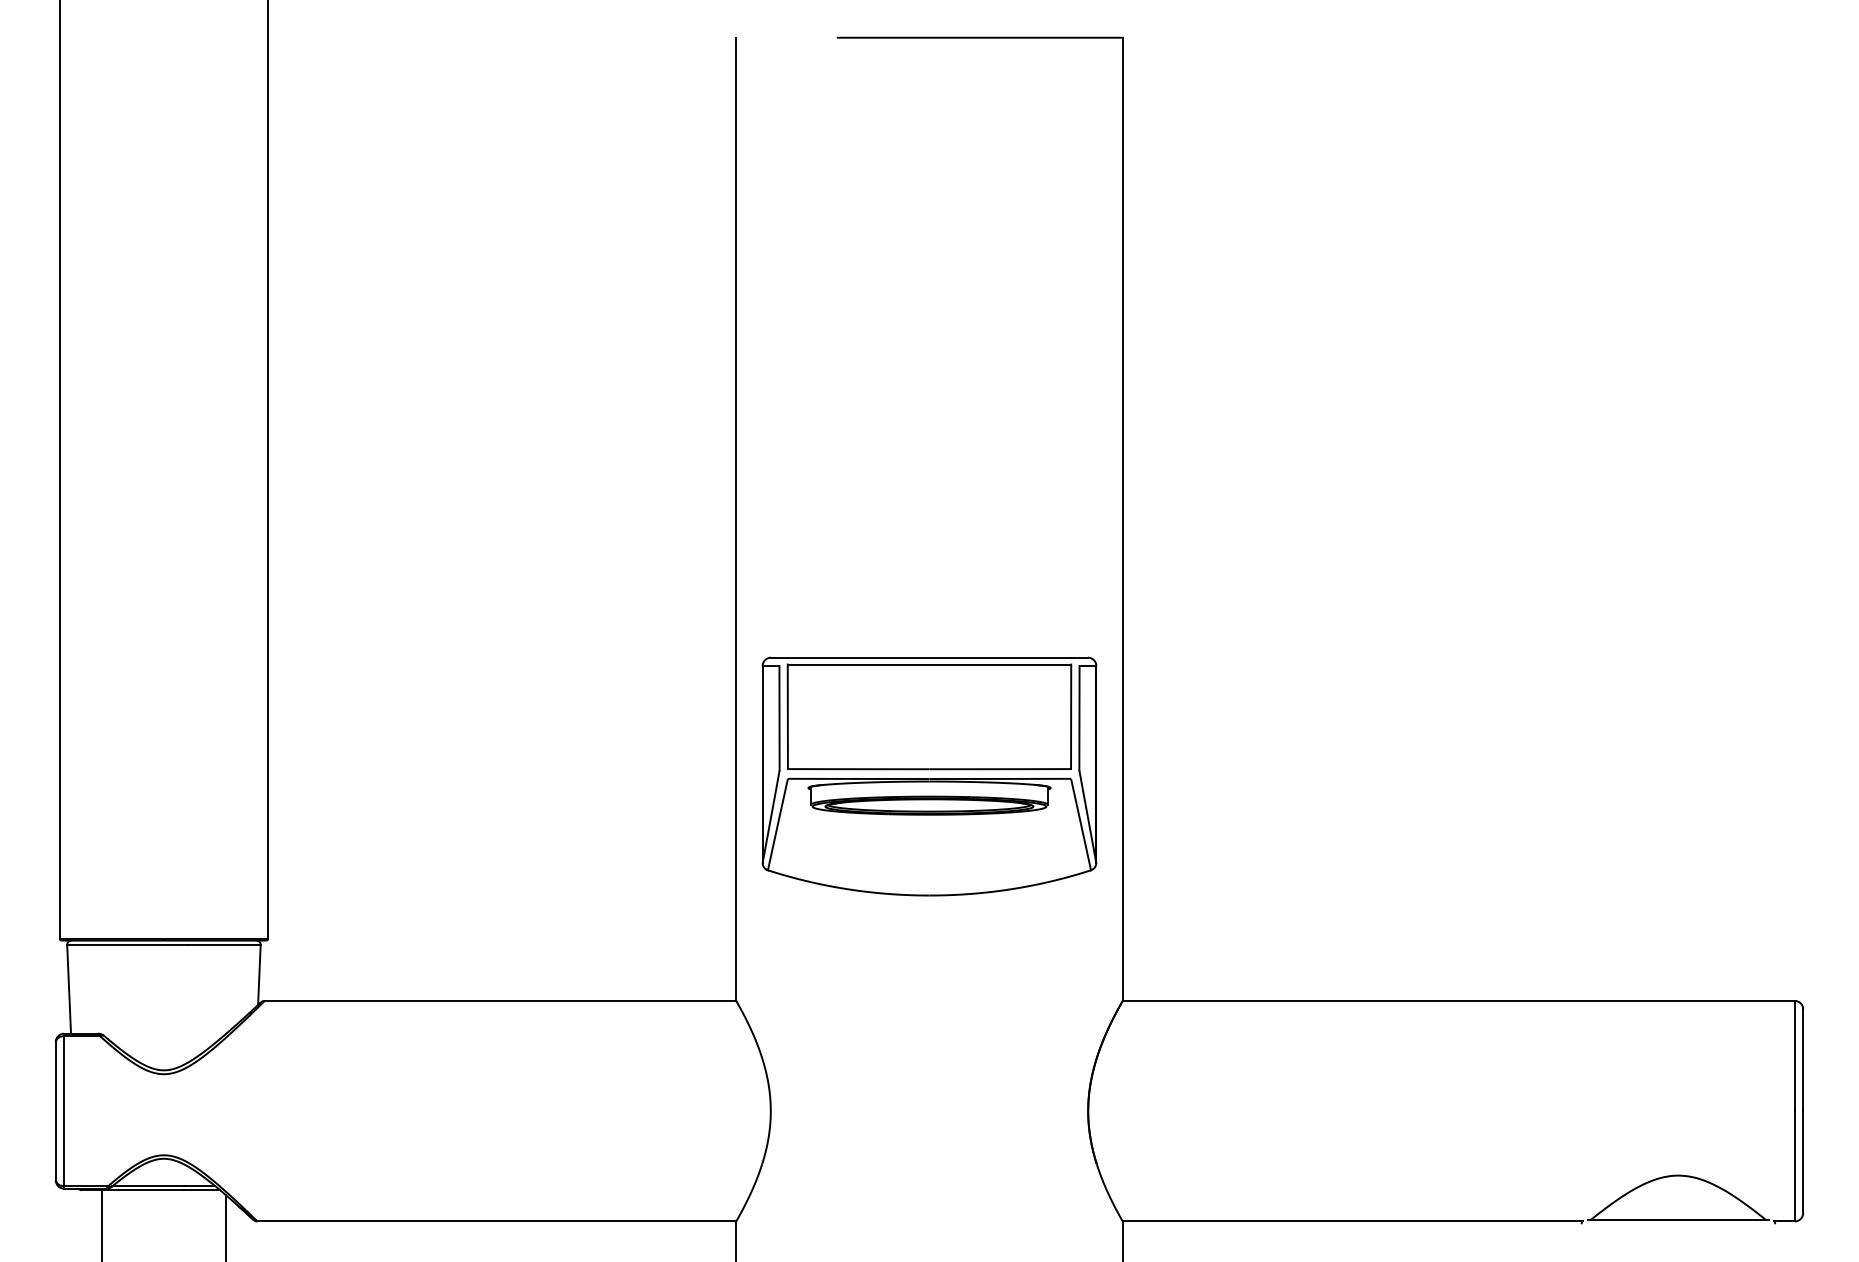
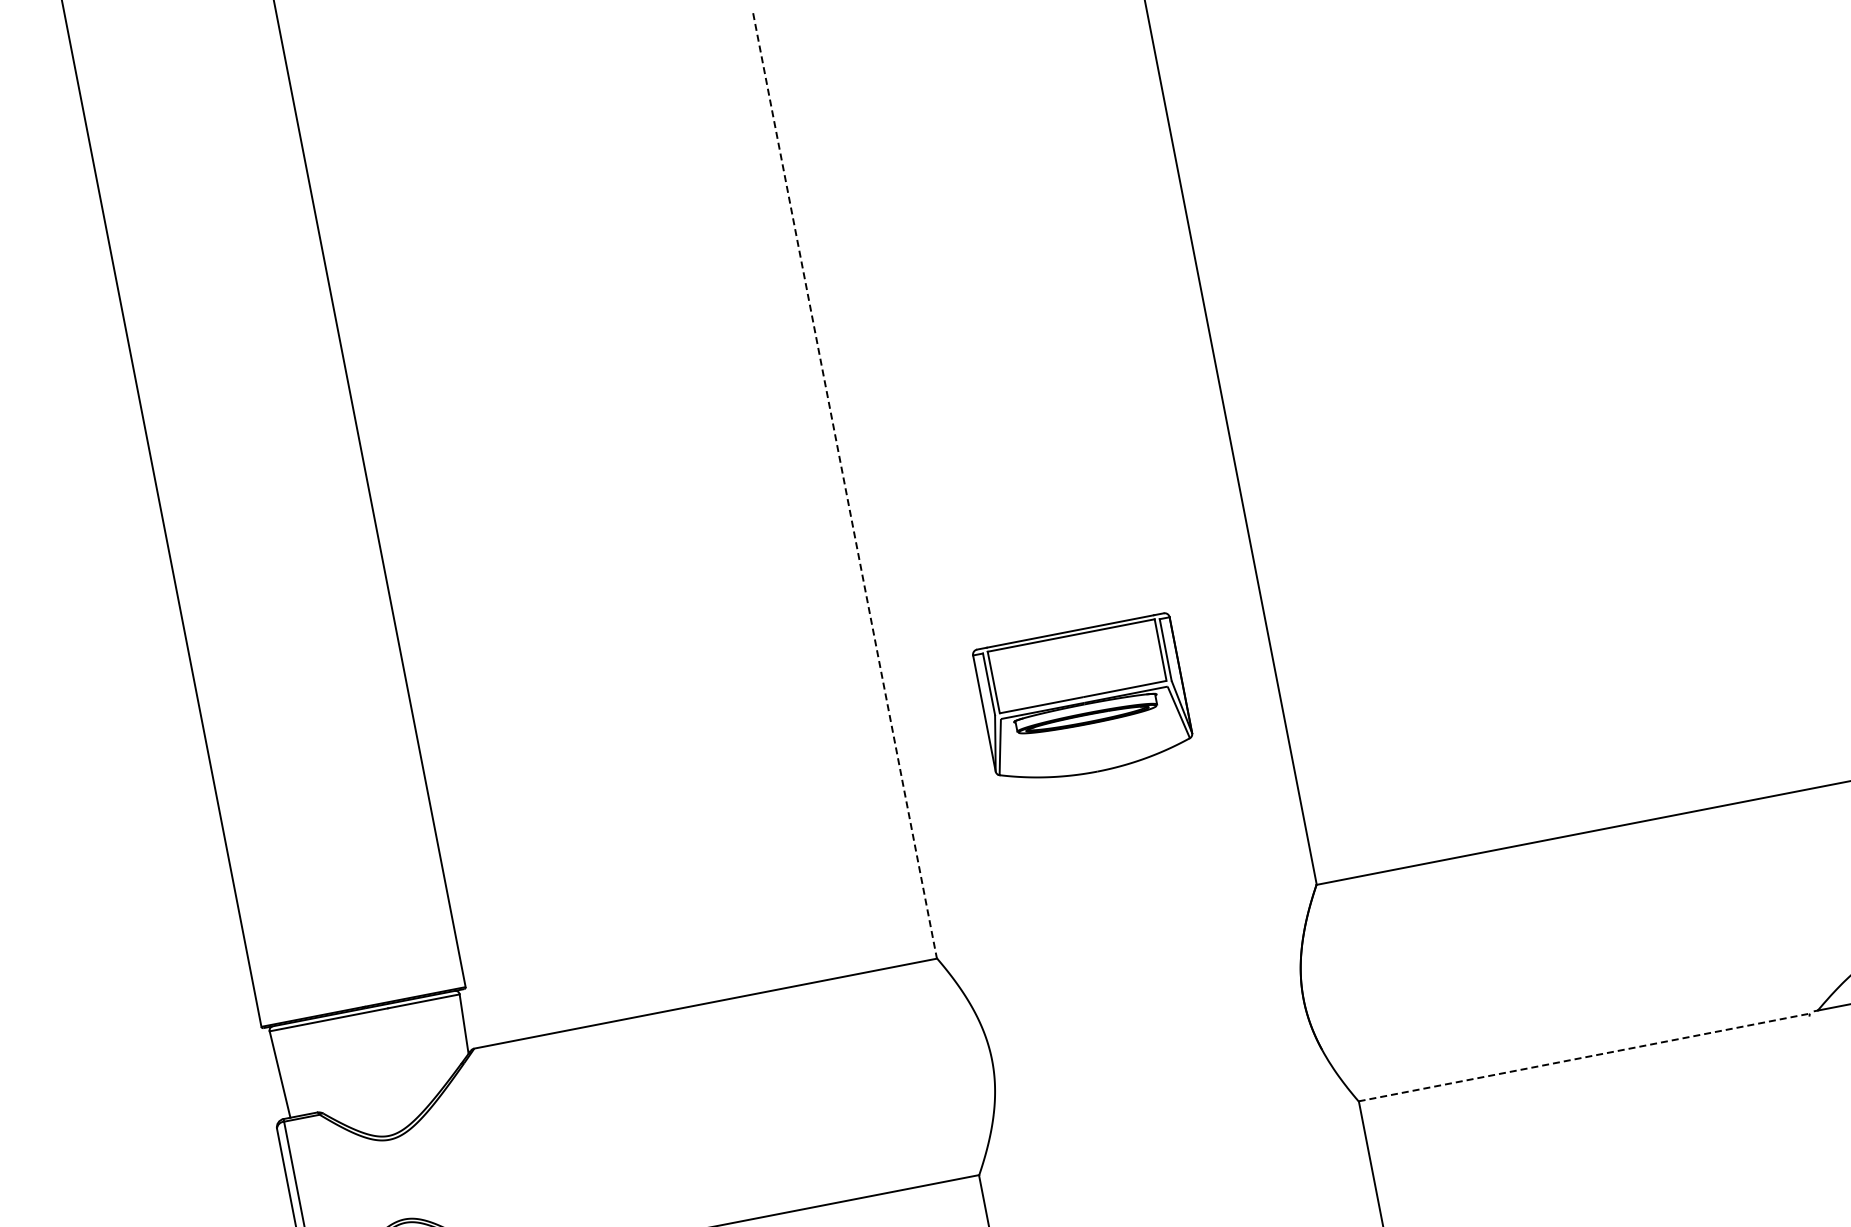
line: (736, 519) -> (845, 486), solid -> dashed
part: (929, 776) -> (1084, 701), size x0.6
line: (1352, 1221) -> (1584, 1057), solid -> dashed

